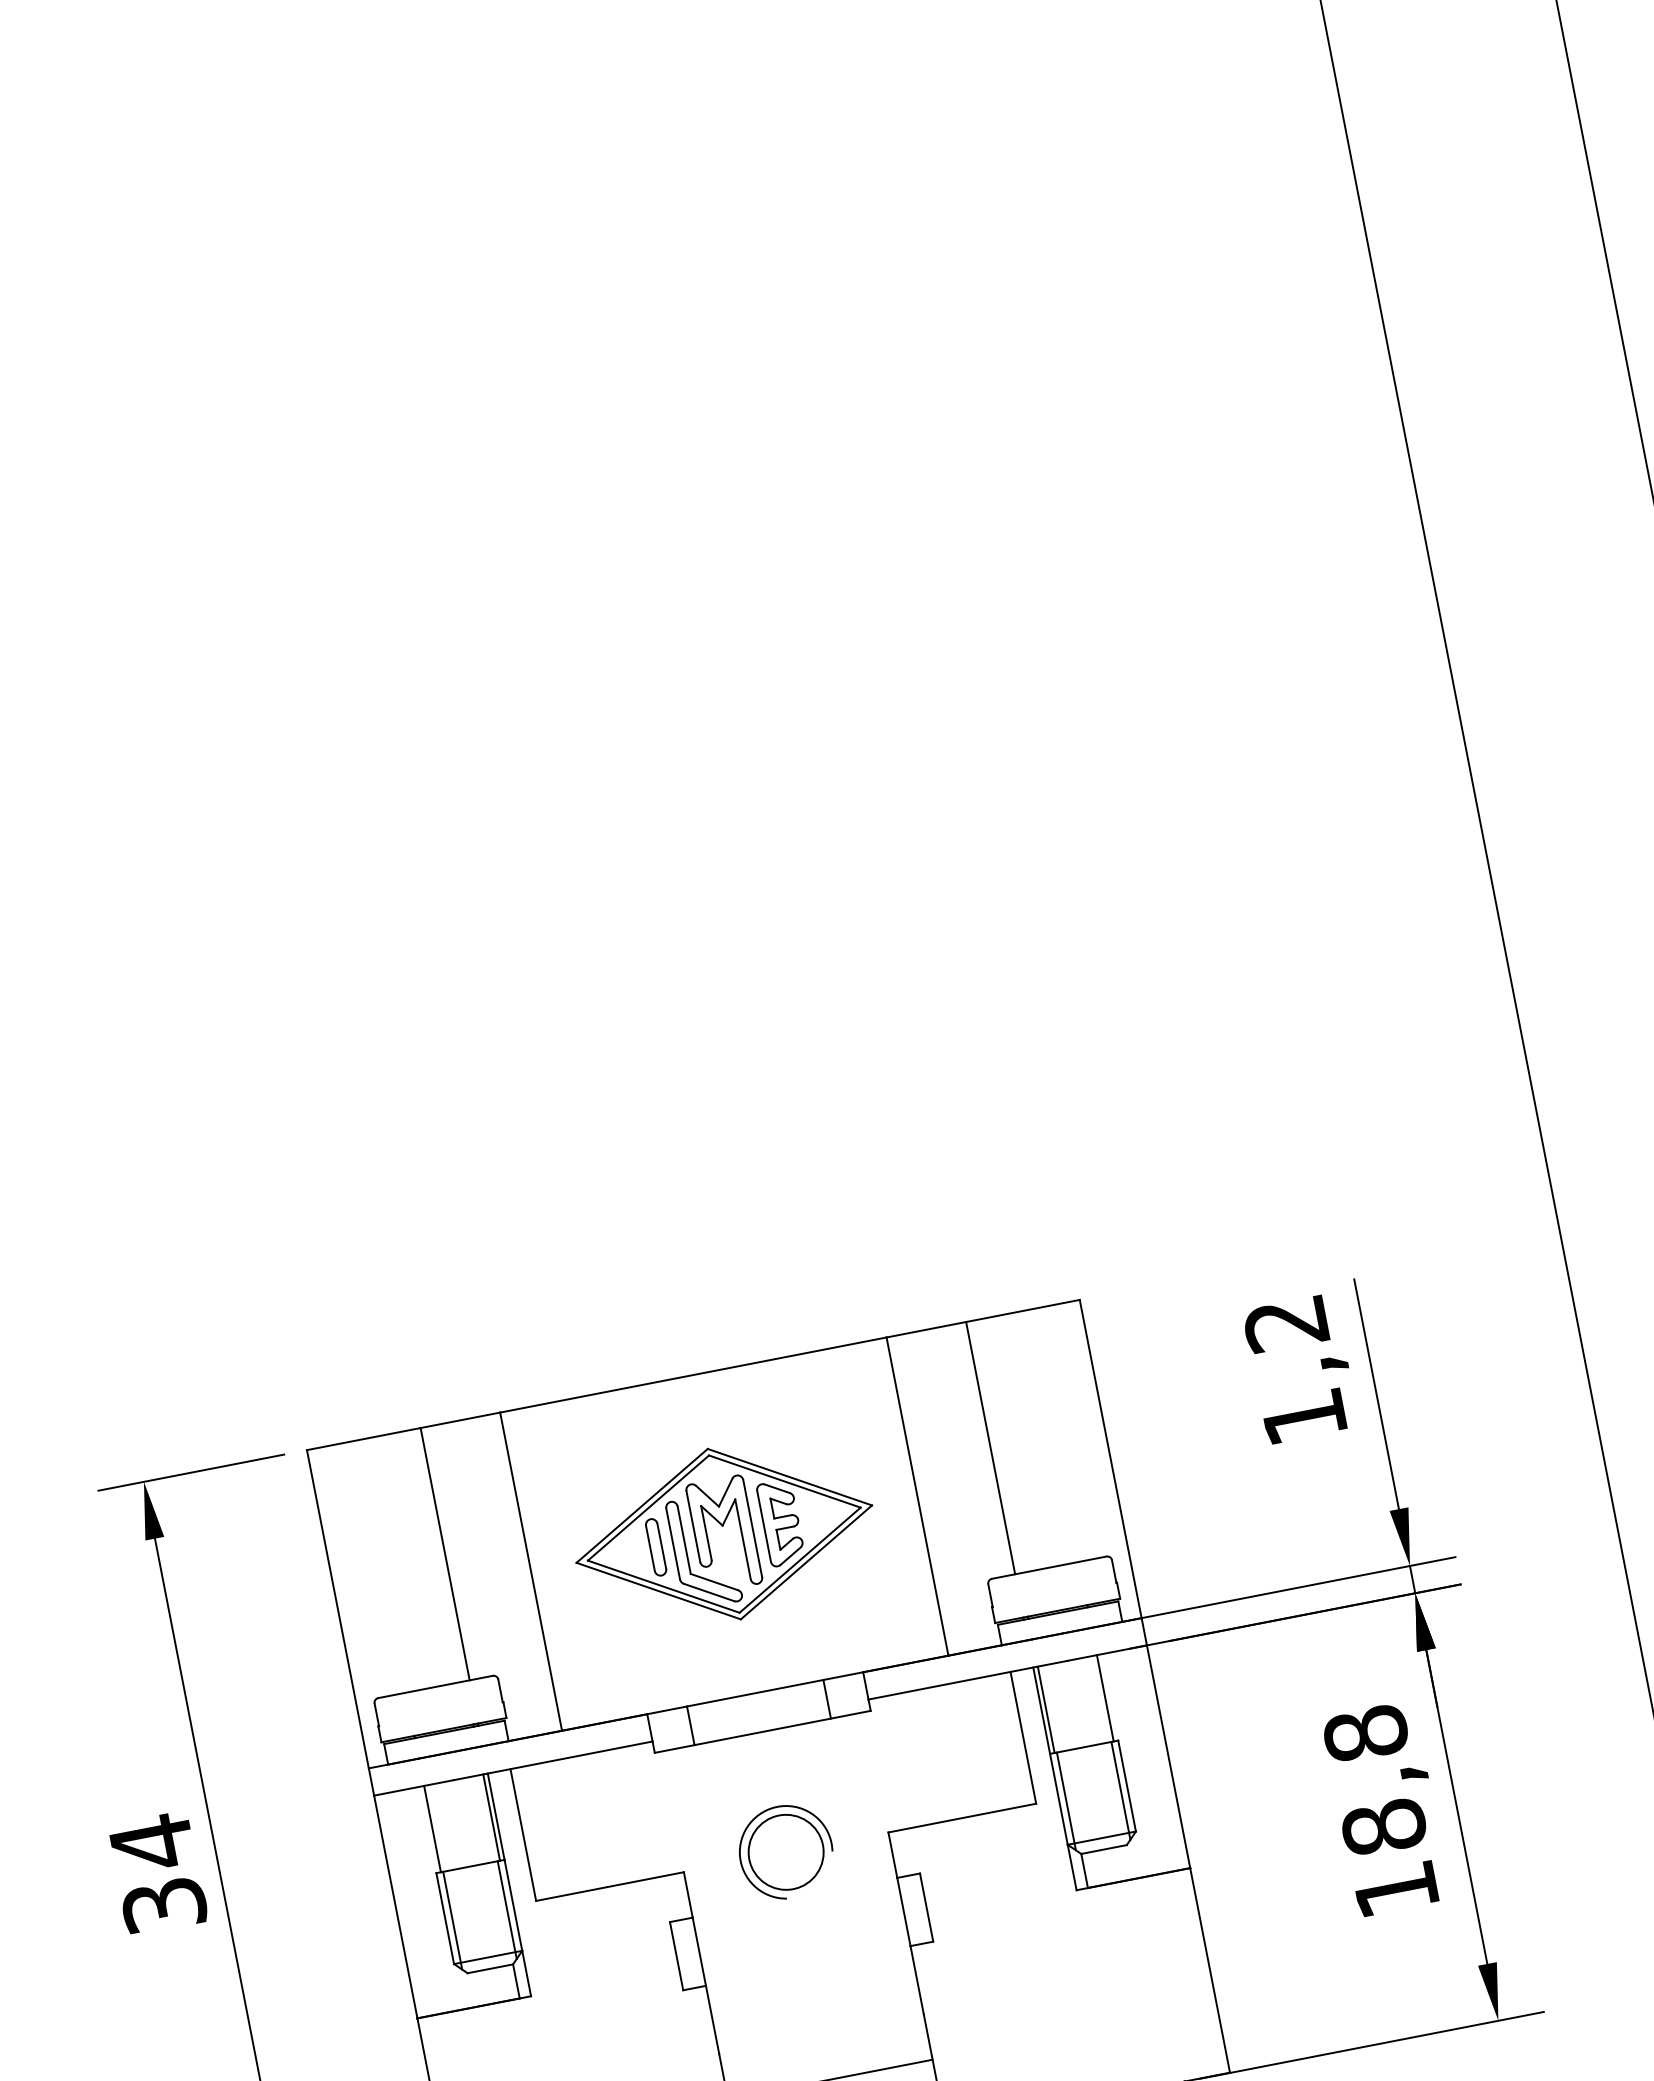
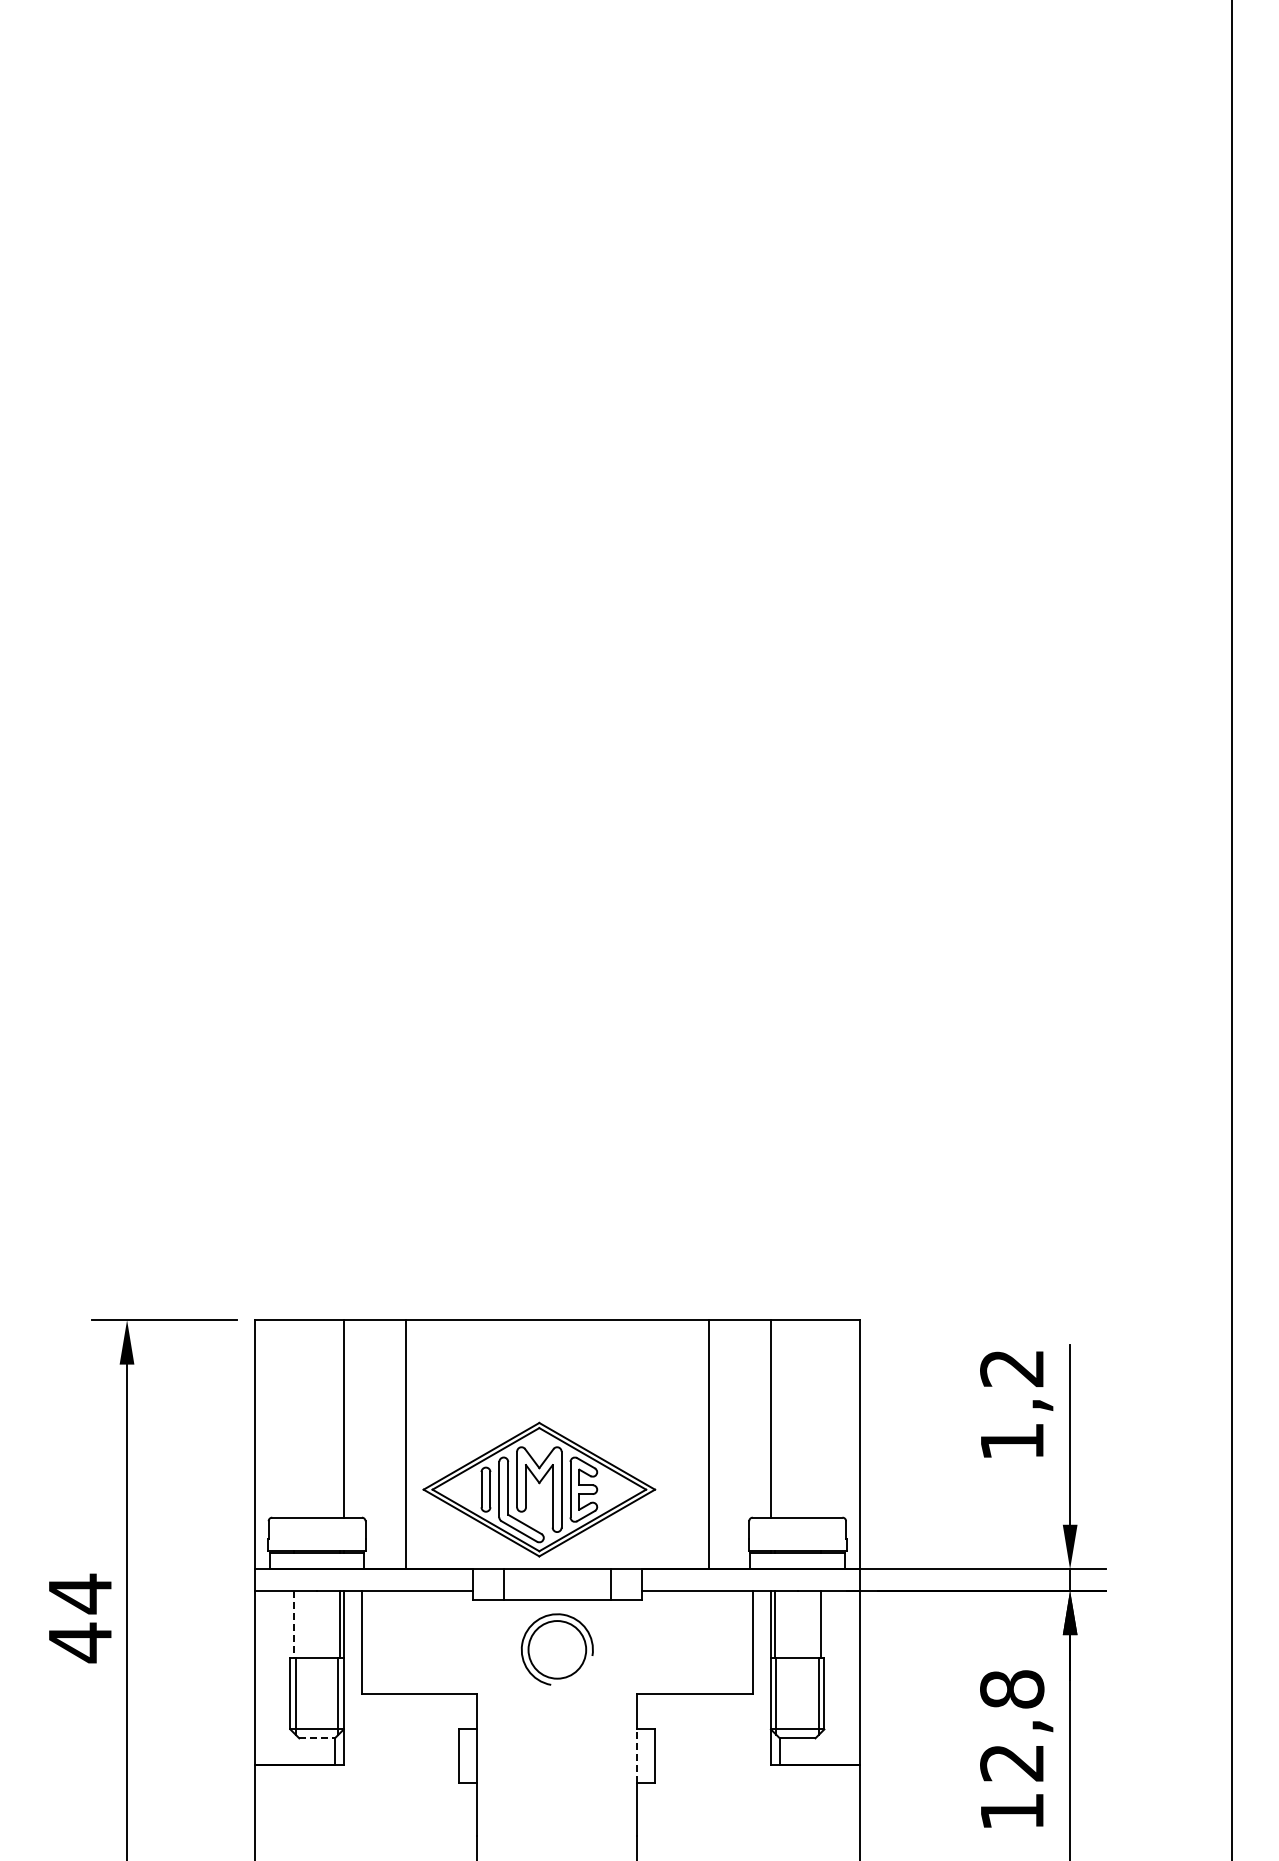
part: (724, 1533) -> (539, 1489), moved
text: (1384, 1827) -> (1012, 1762), 18,8 -> 12,8
line: (431, 1829) -> (293, 1624), solid -> dashed
part: (784, 1852) -> (556, 1649), moved
text: (164, 1905) -> (80, 1642), 34 -> 44
line: (904, 1912) -> (637, 1756), solid -> dashed
line: (490, 1968) -> (317, 1738), solid -> dashed

